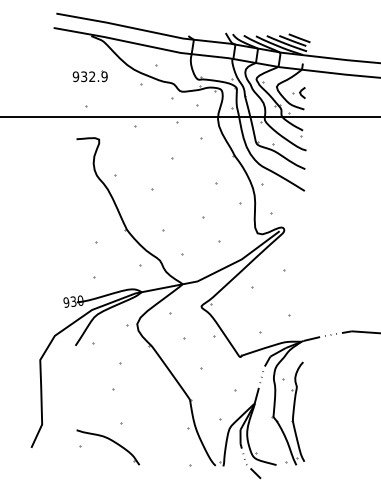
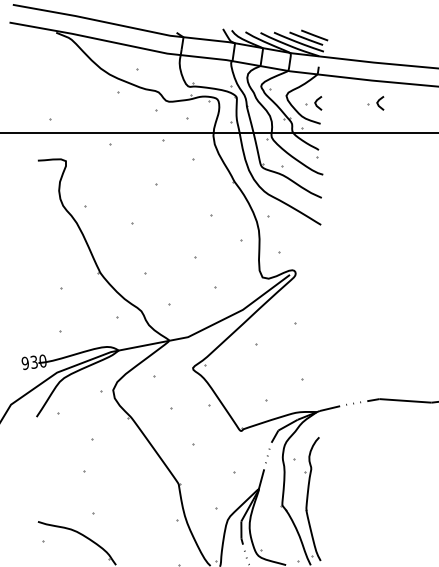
part: (89, 76) -> (53, 82), removed
part: (348, 92) -> (375, 102), added

